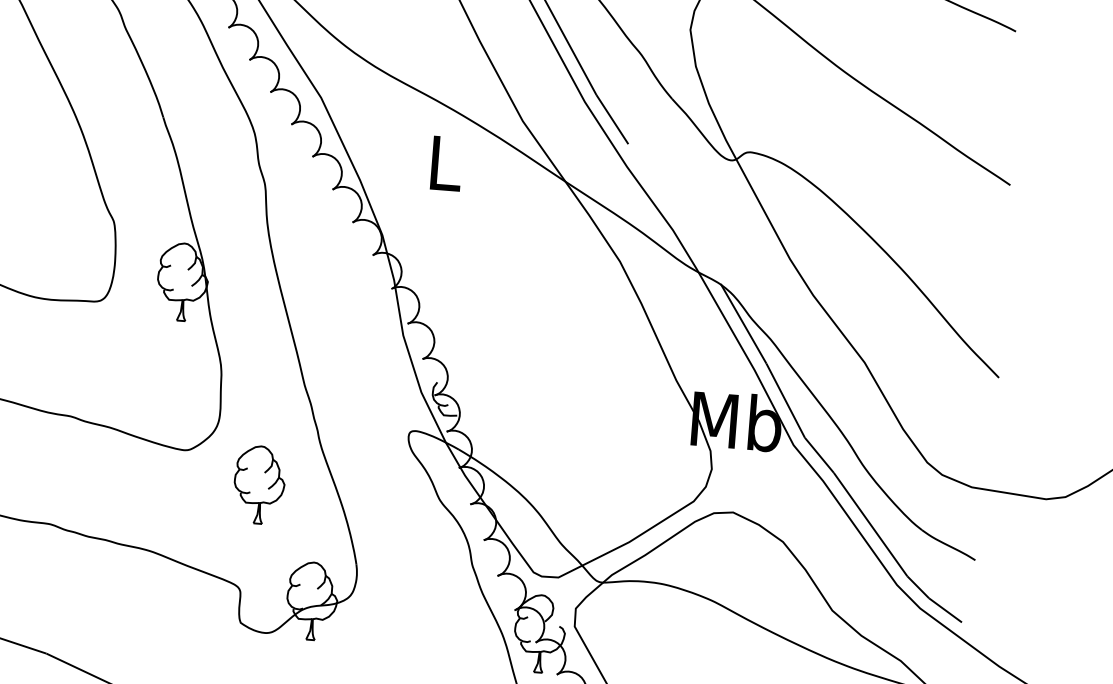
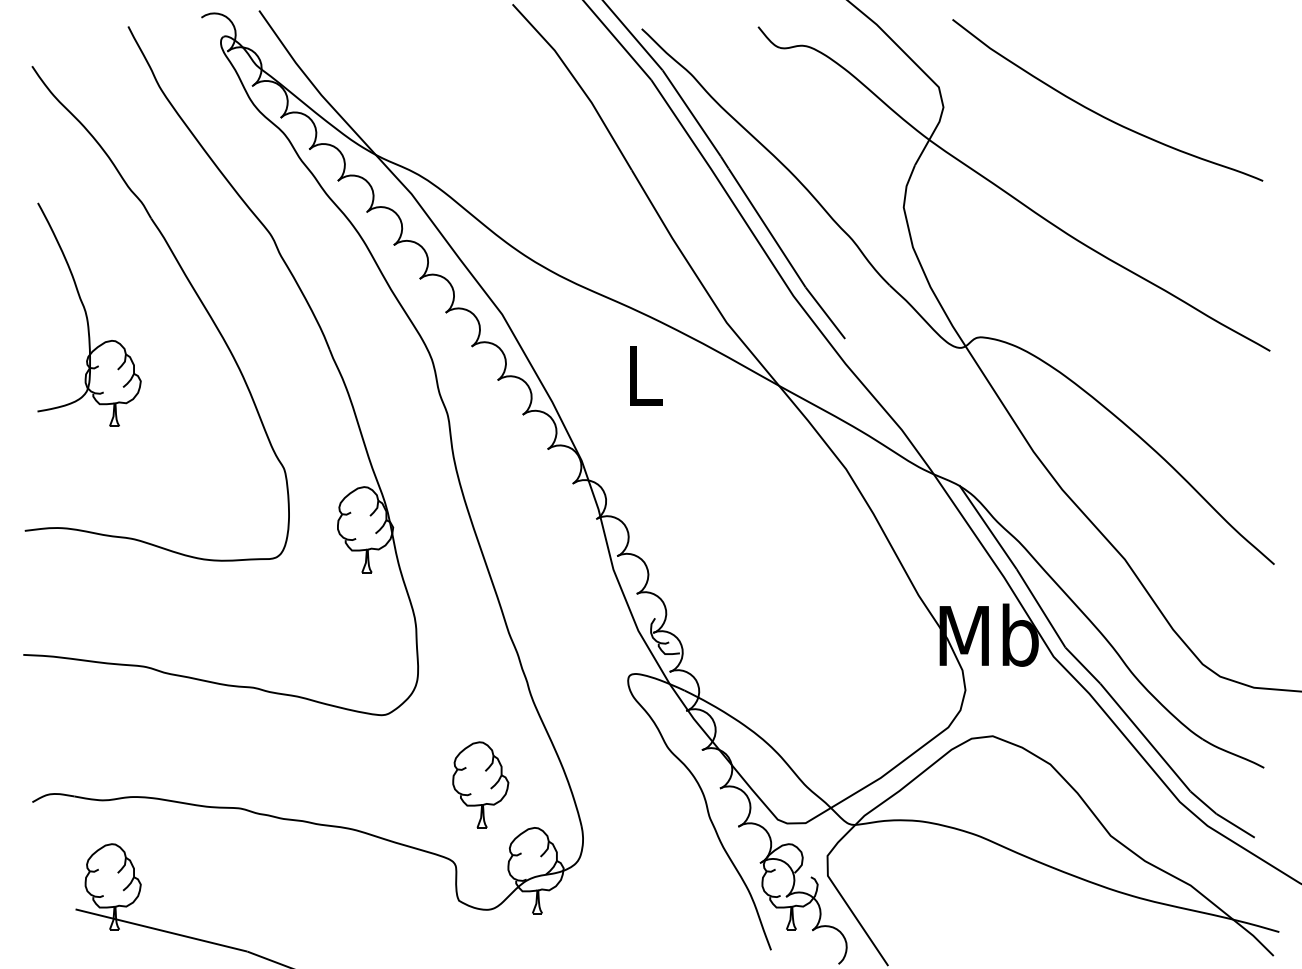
part: (259, 484) -> (480, 784), moved

